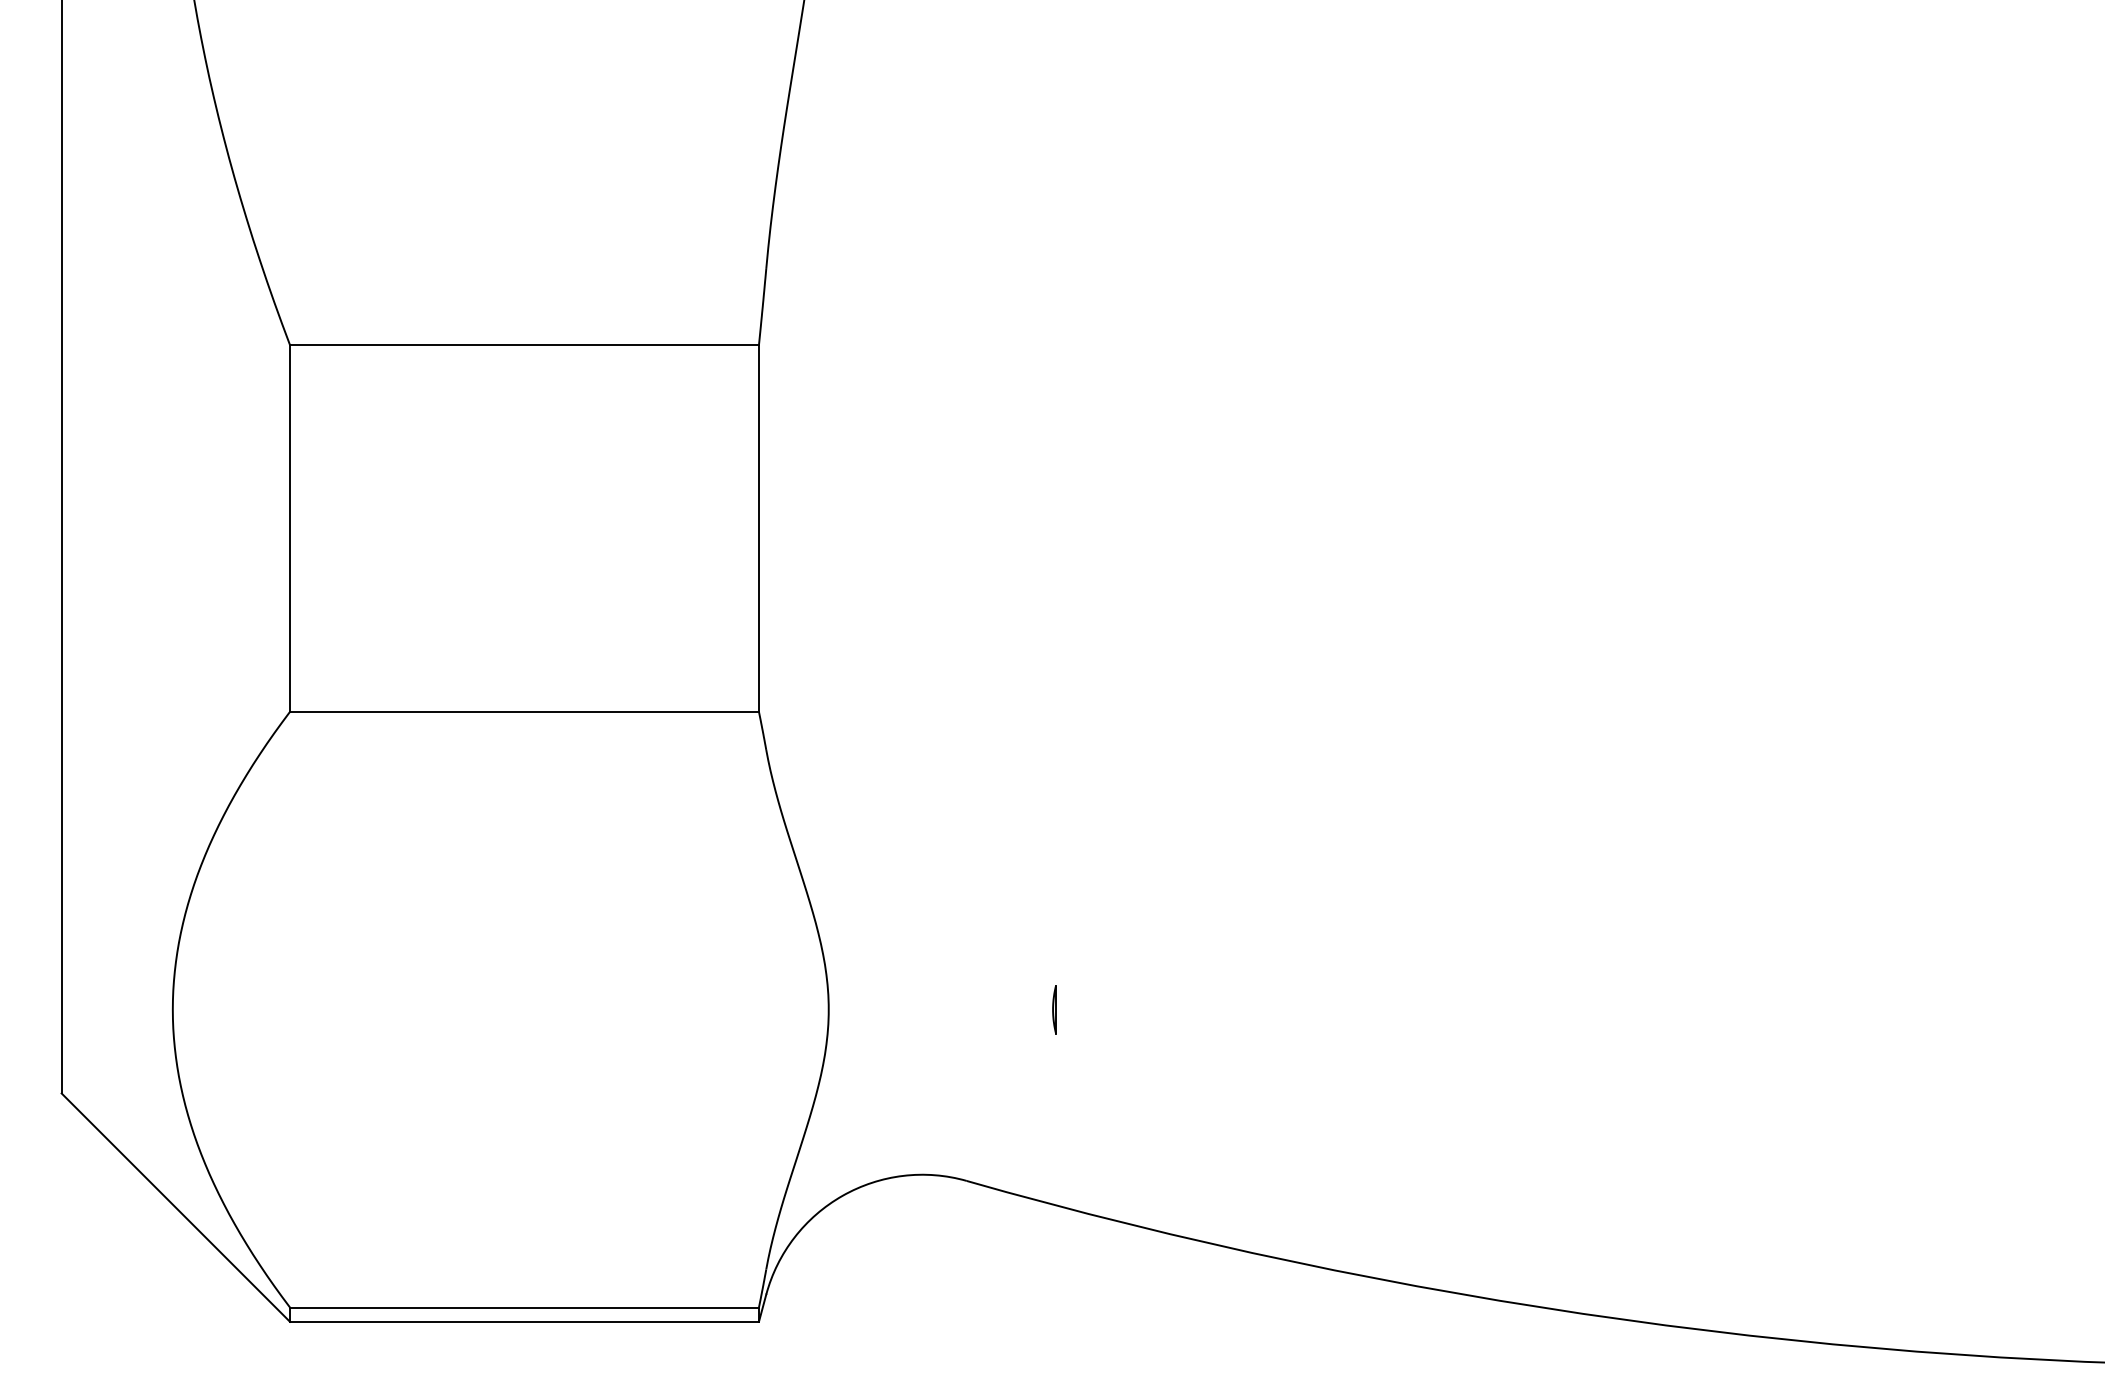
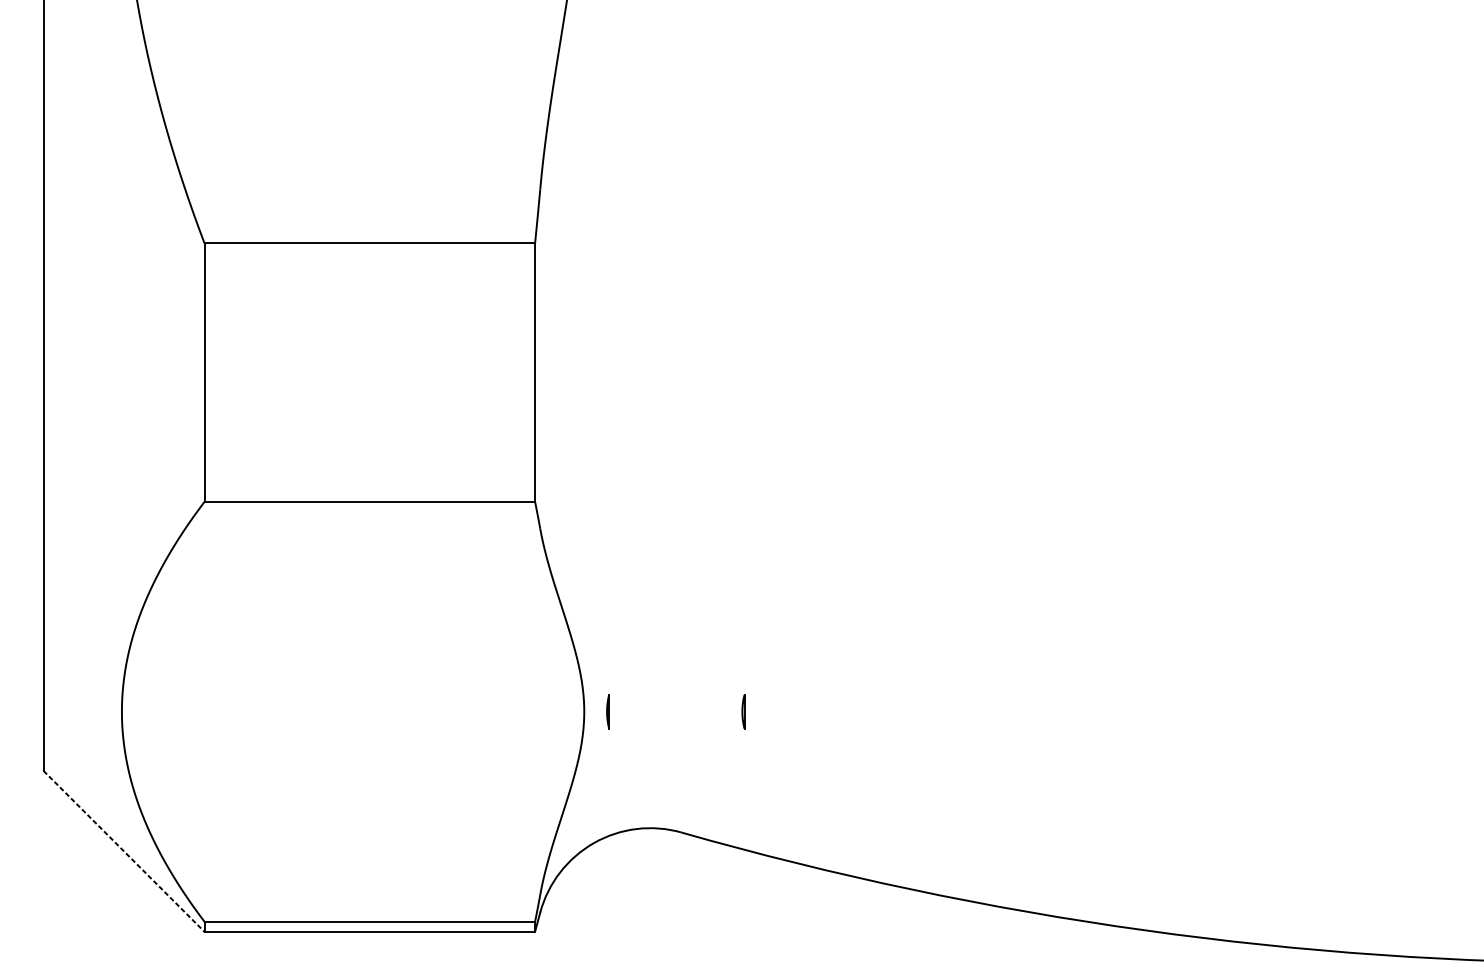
line: (861, 1009) -> (607, 711), added
line: (176, 1208) -> (124, 851), solid -> dashed

